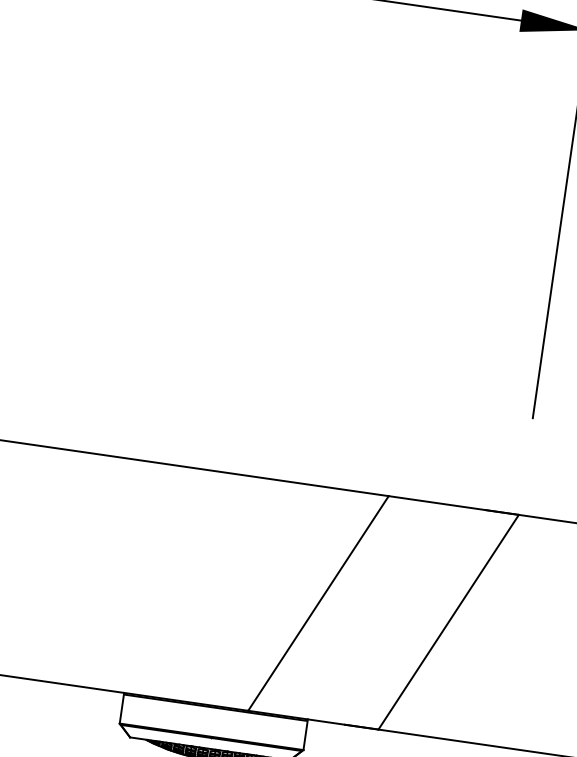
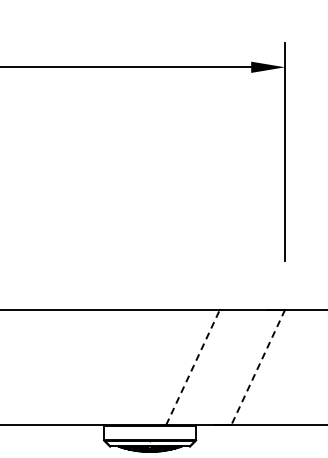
line: (319, 603) -> (193, 367), solid -> dashed
line: (449, 622) -> (258, 367), solid -> dashed

